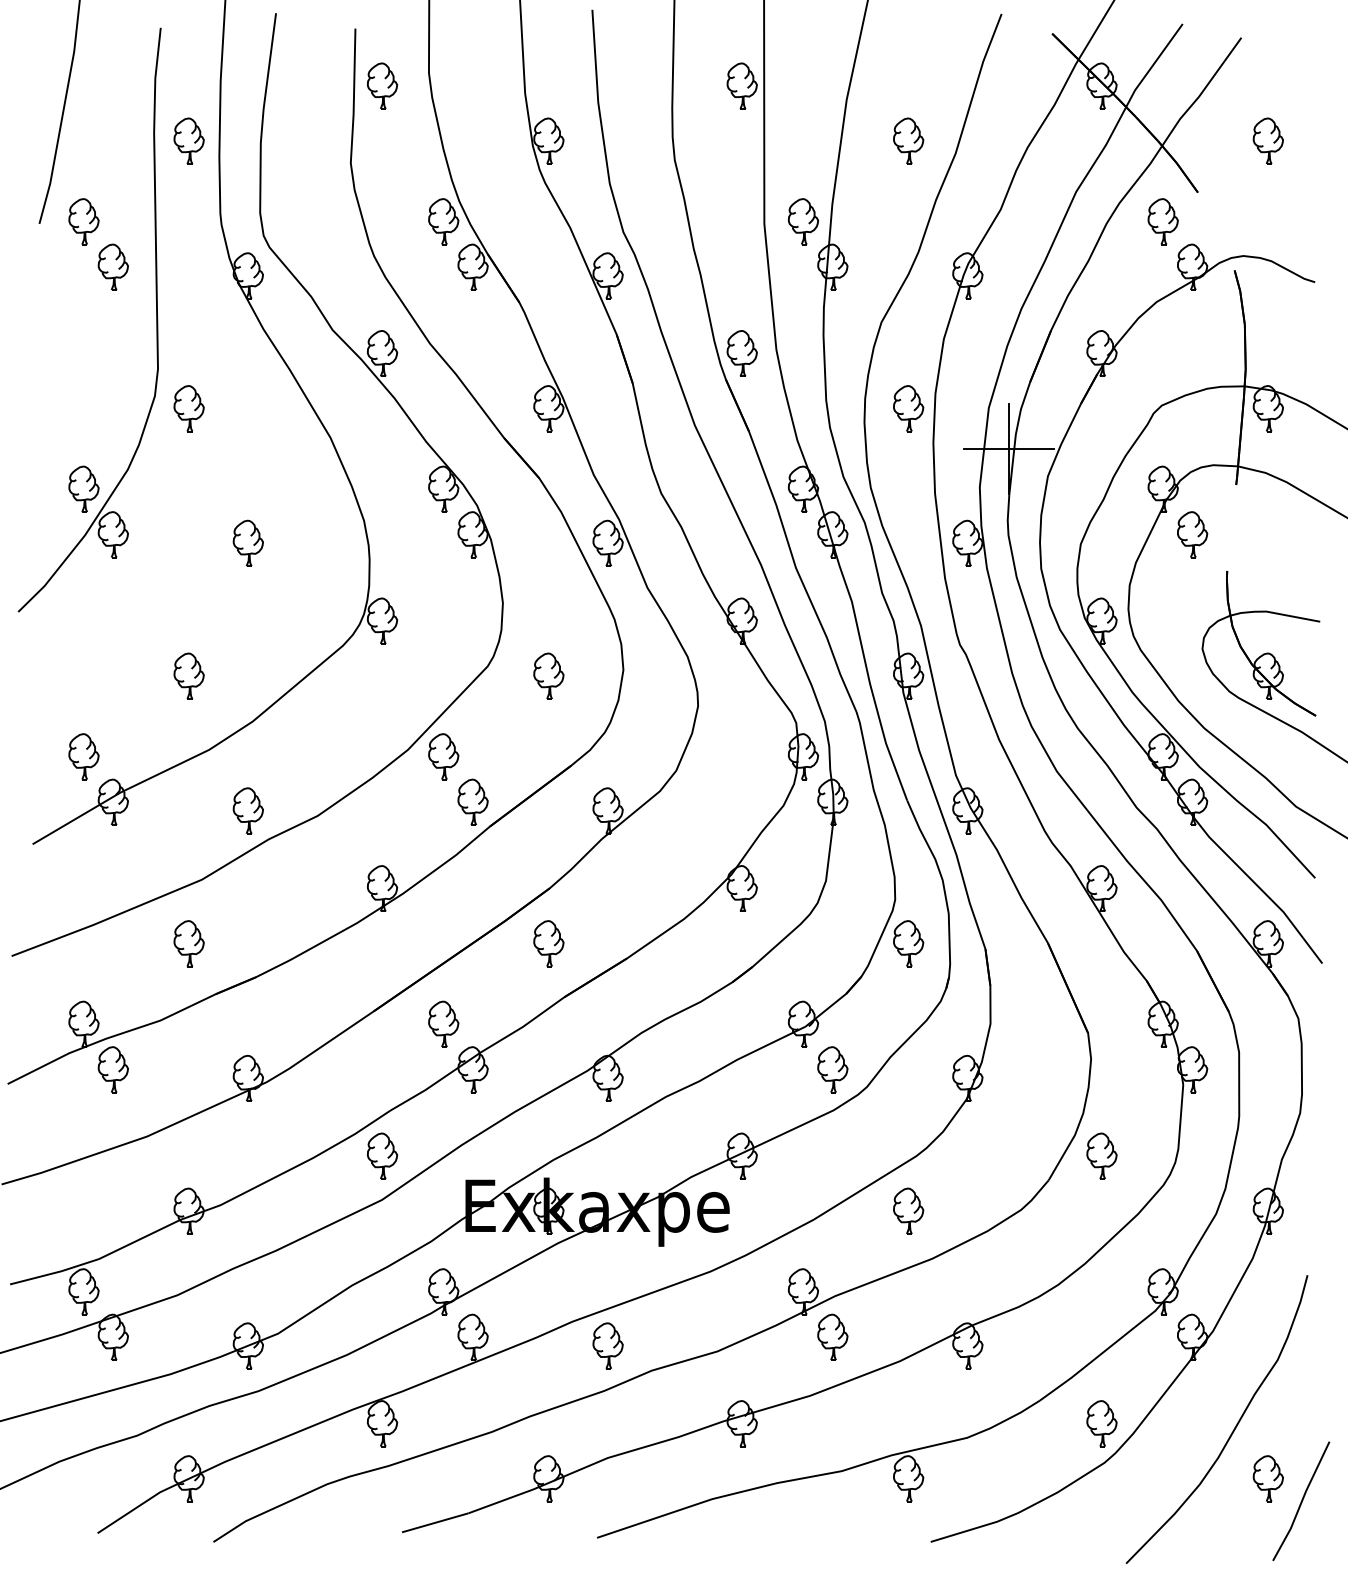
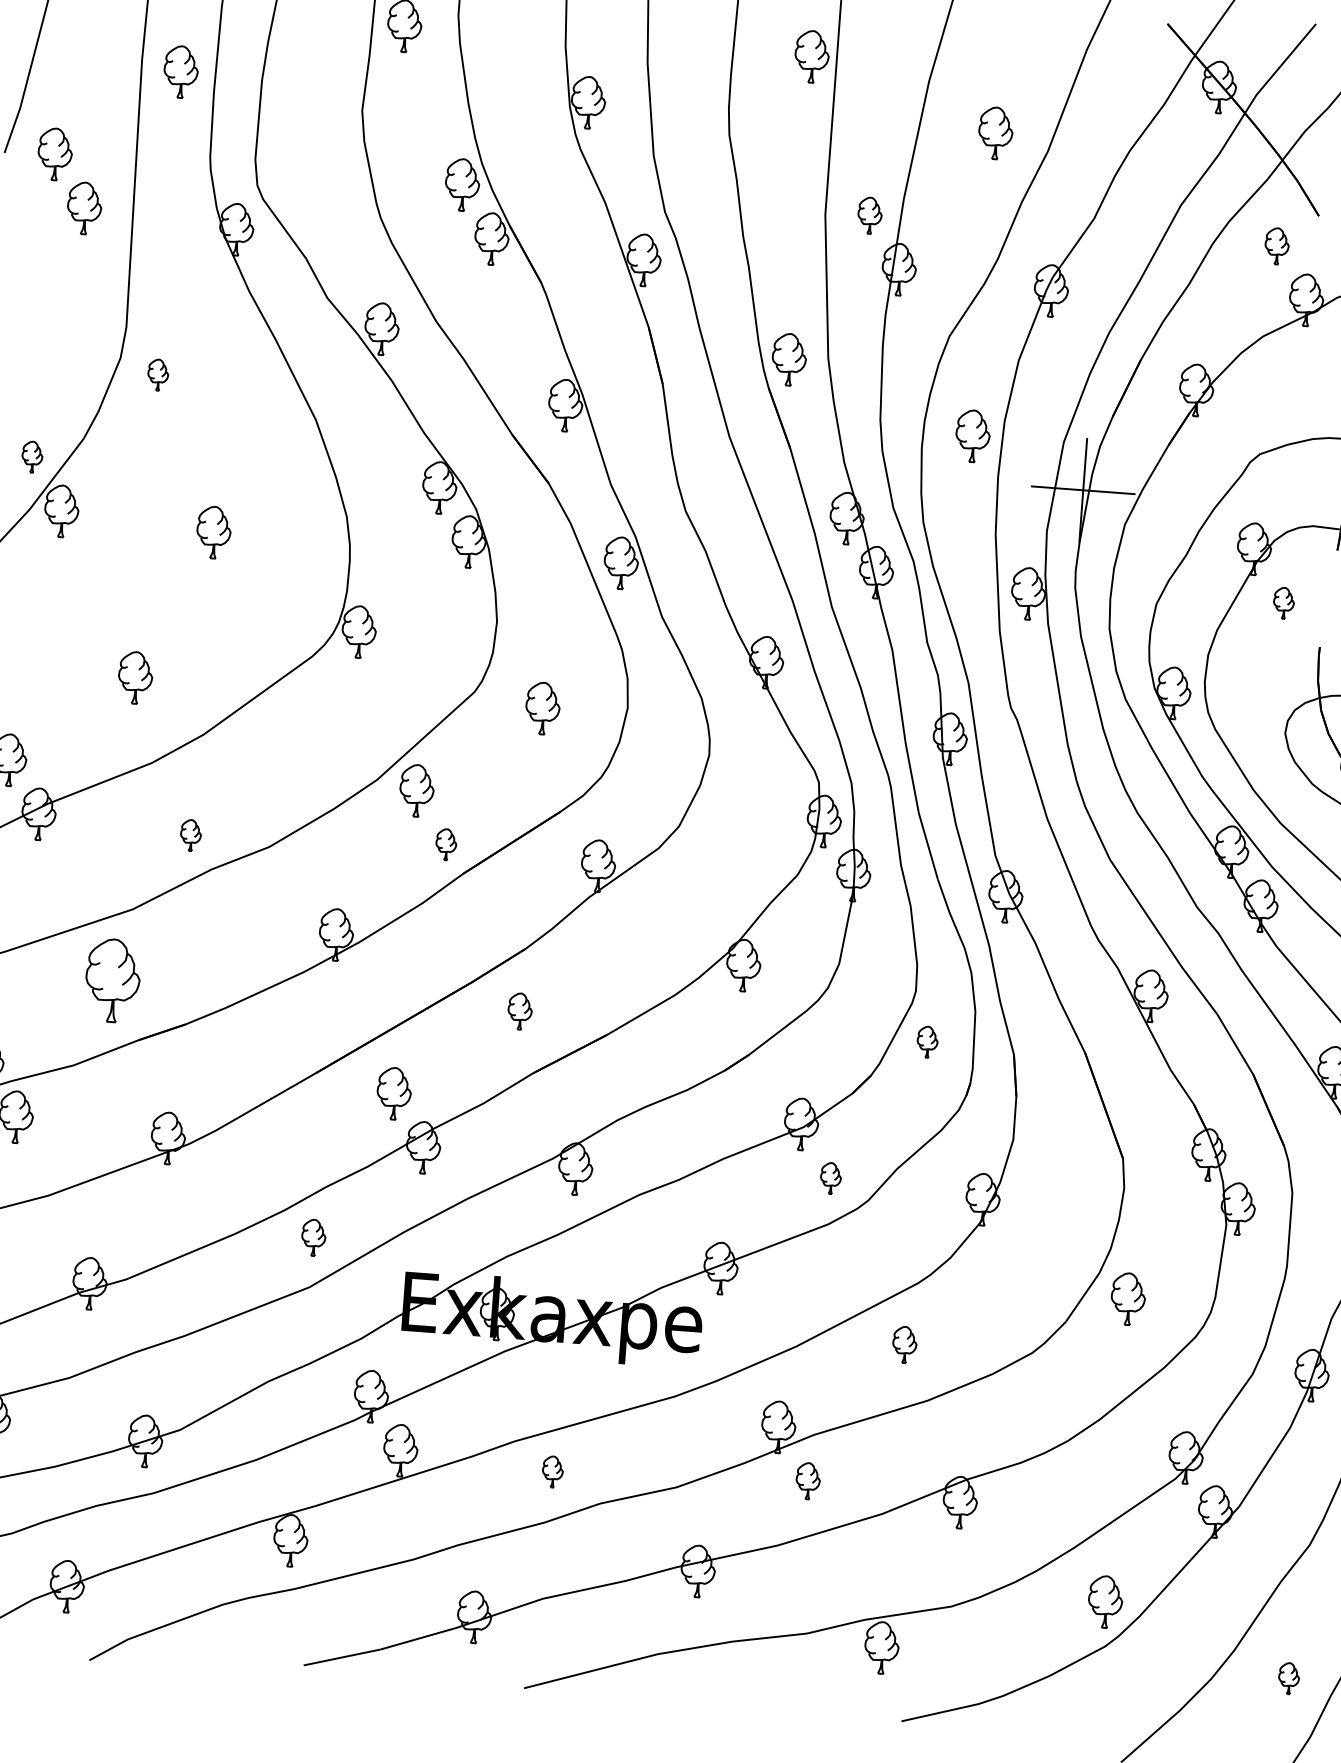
part: (803, 221) -> (869, 215), size x0.7
part: (1162, 221) -> (1276, 245), size x0.7
part: (188, 408) -> (157, 374), size x0.6
part: (83, 488) -> (31, 456), size x0.6
part: (1192, 534) -> (1283, 602), size x0.6
part: (472, 801) -> (445, 843), size x0.6
part: (247, 810) -> (190, 834), size x0.6
part: (188, 943) -> (112, 980), size x1.6
part: (548, 943) -> (519, 1011), size x0.7
part: (908, 943) -> (927, 1041), size x0.6
part: (832, 1069) -> (830, 1177), size x0.6
part: (382, 1155) -> (313, 1237), size x0.7
part: (908, 1210) -> (904, 1344), size x0.7
part: (832, 1336) -> (807, 1480), size x0.7
part: (607, 1345) -> (552, 1471), size x0.6
part: (1267, 1478) -> (1288, 1678), size x0.6

